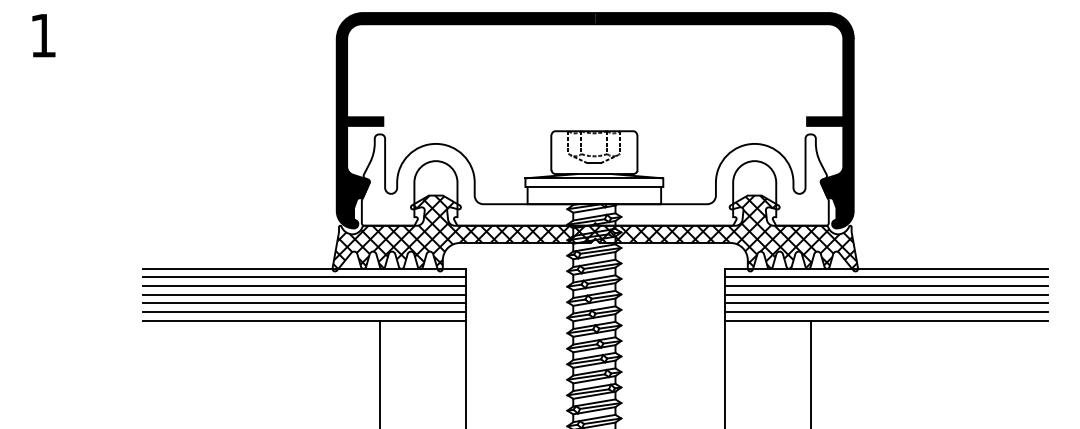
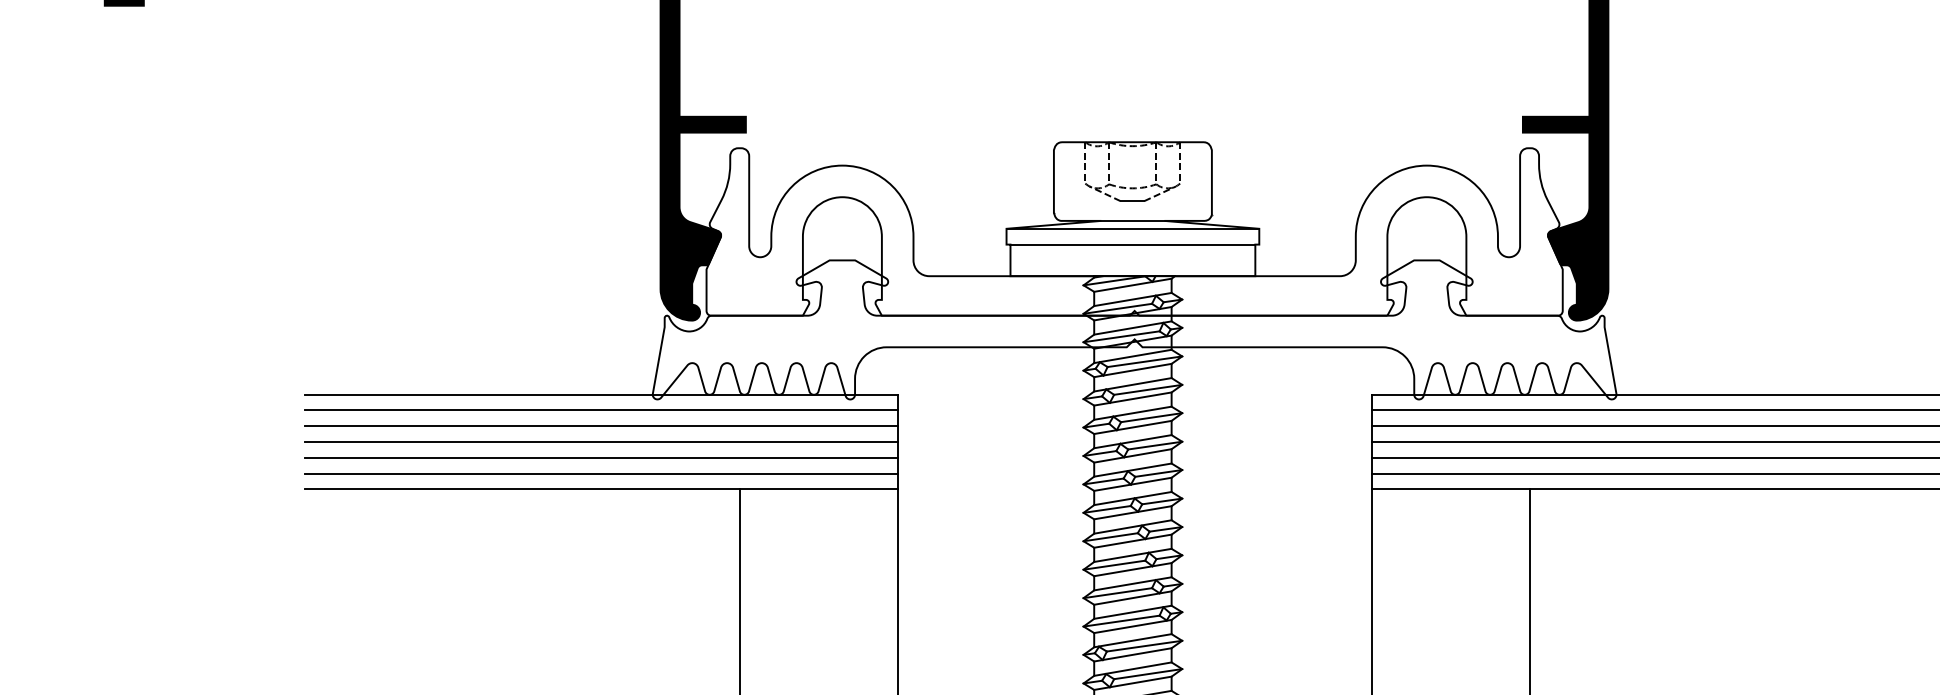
hatch: (595, 232) -> (1134, 328), removed

